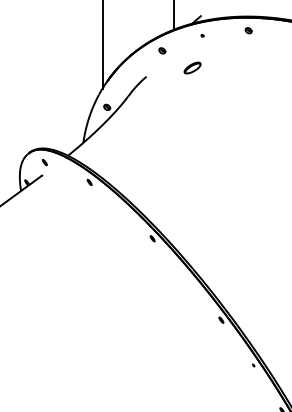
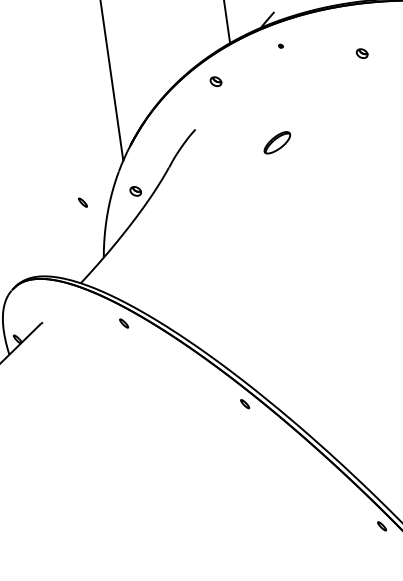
part: (248, 30) -> (361, 53), moved
part: (192, 67) -> (277, 141), moved
part: (44, 162) -> (82, 202), moved

